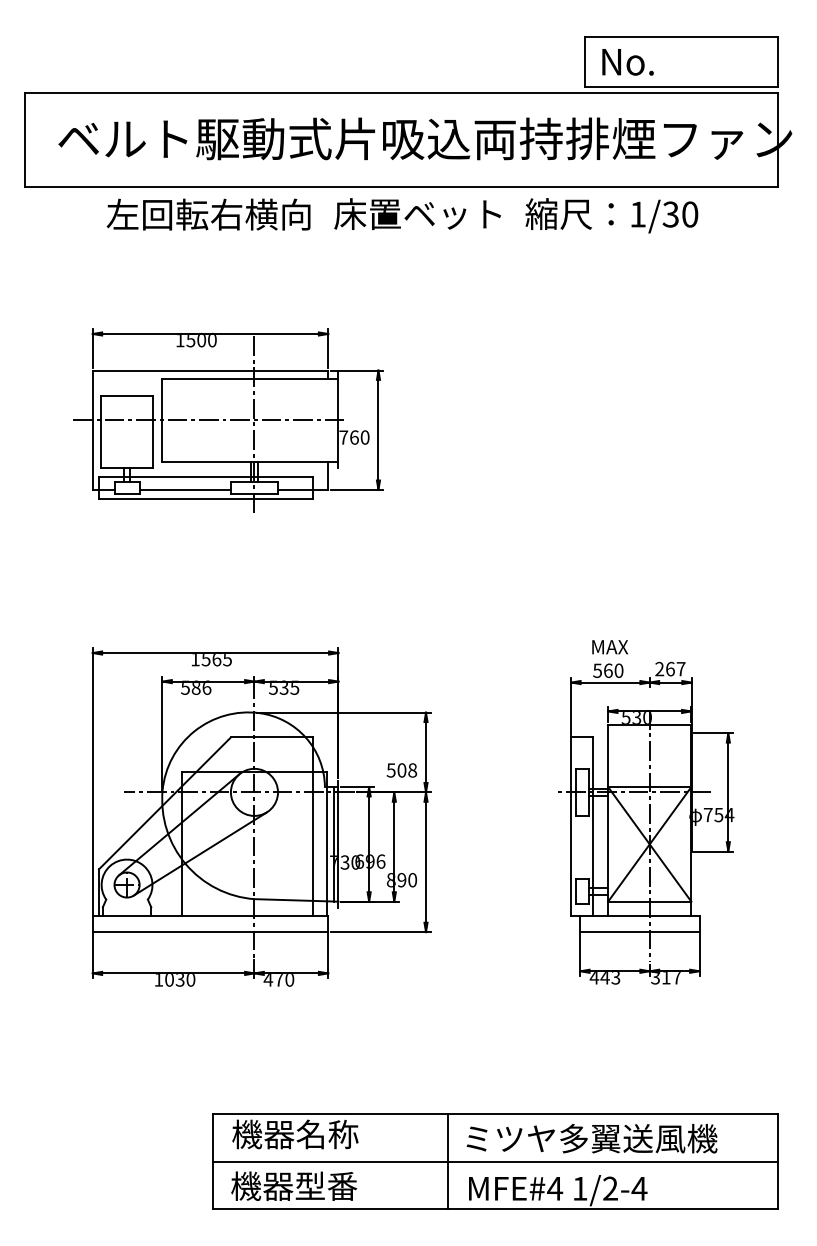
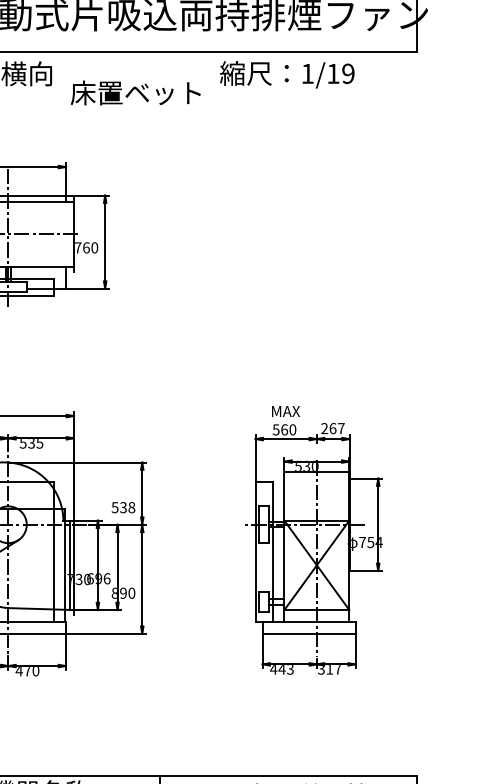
text: (417, 213) -> (135, 92), moved
text: (680, 214) -> (340, 73), 1/30 -> 1/19
text: (401, 770) -> (123, 507), 508 -> 538

